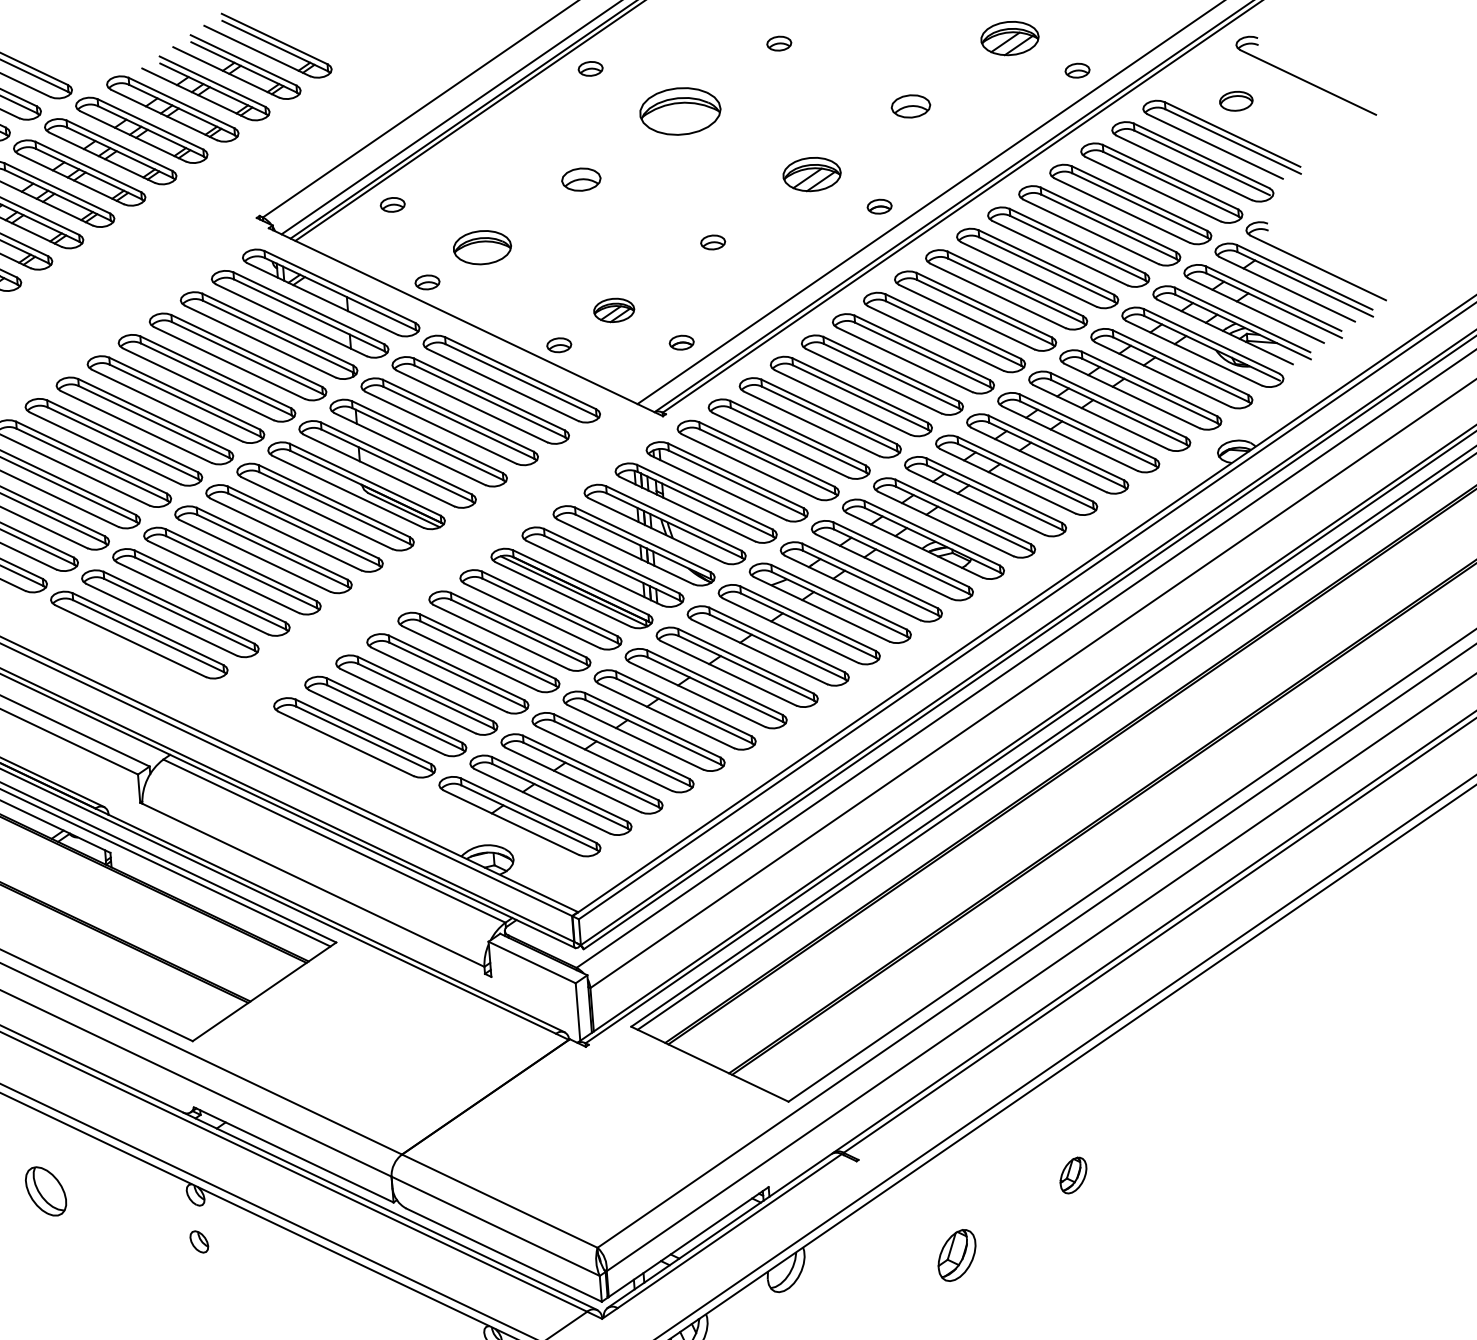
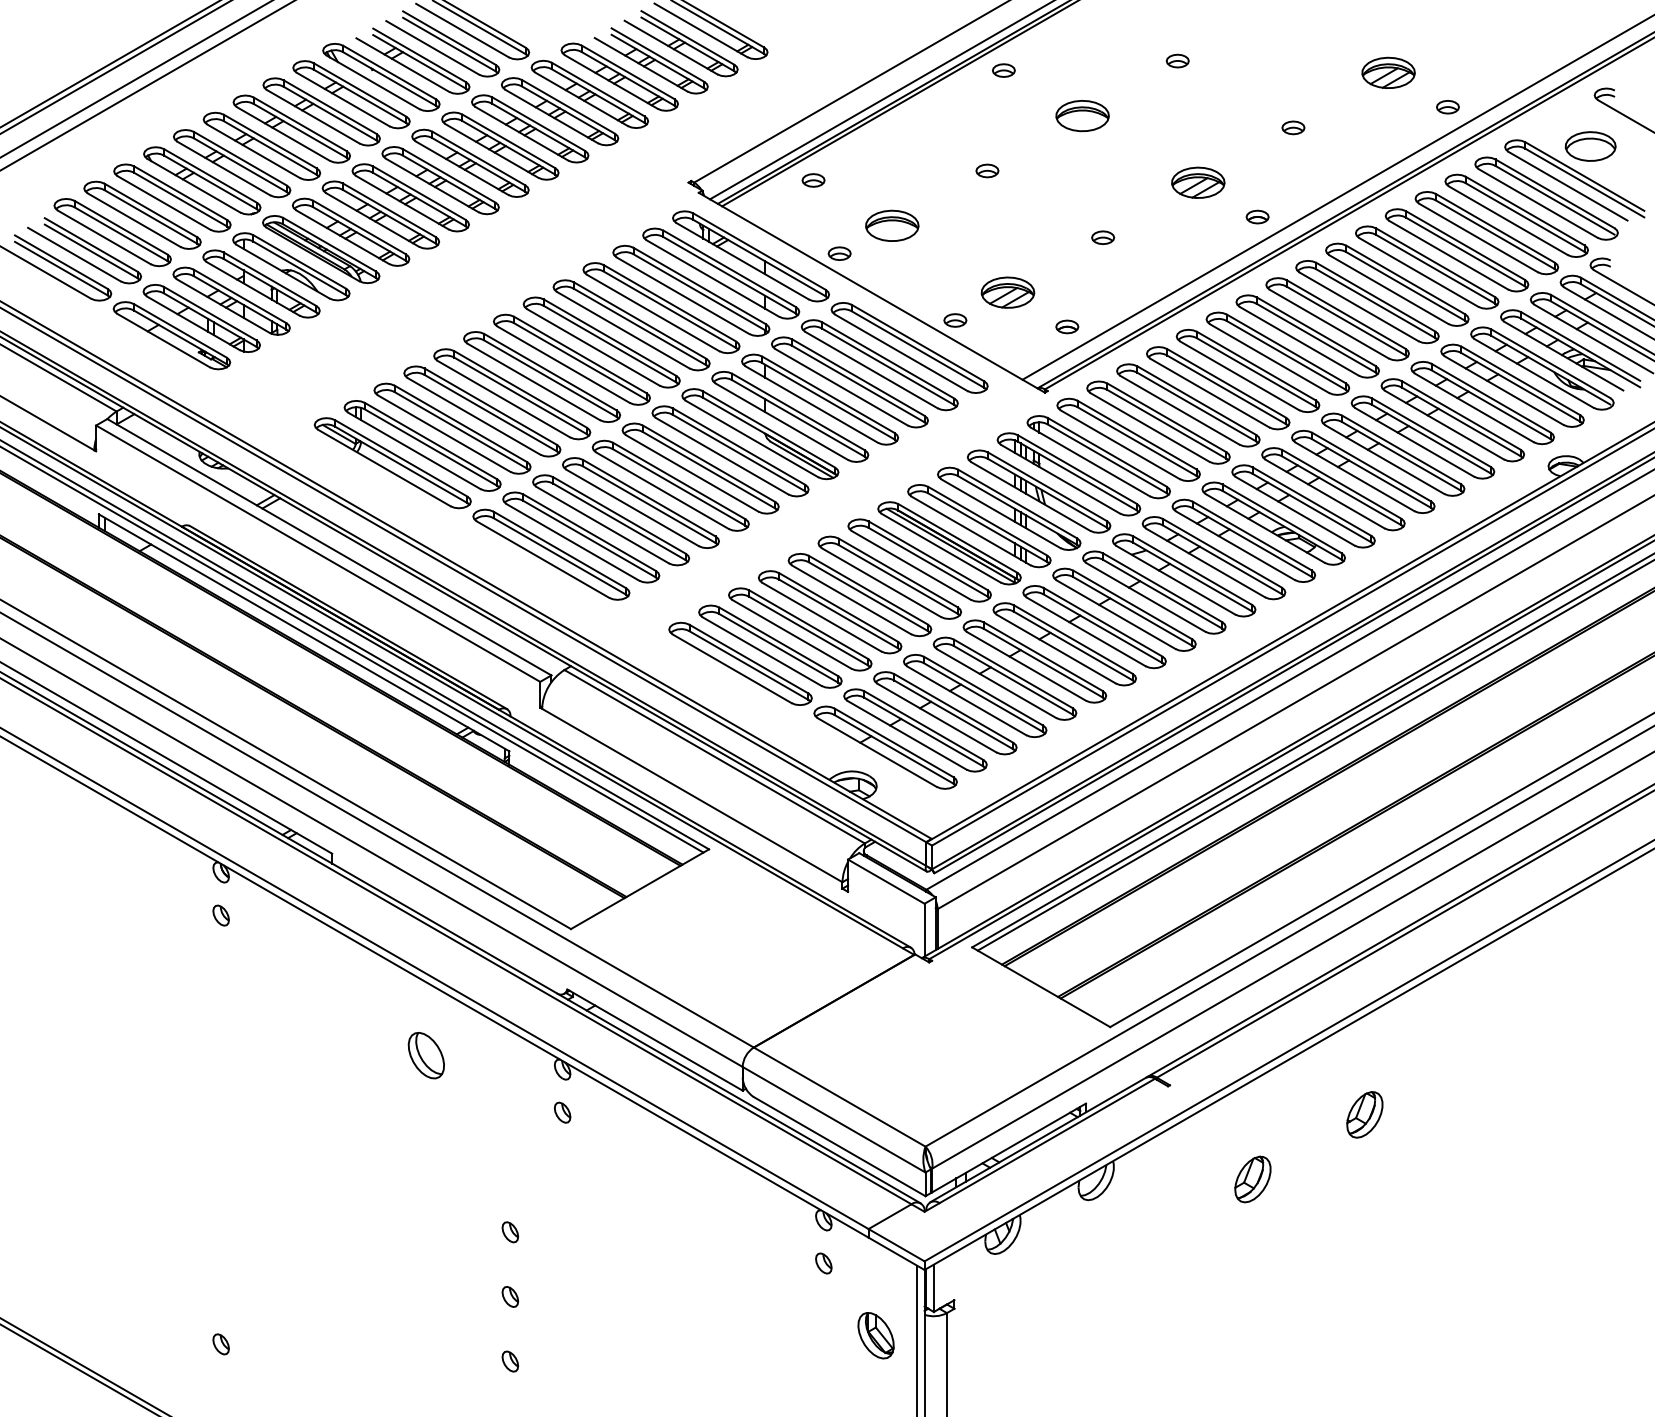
part: (1236, 101) -> (1590, 146), size x1.67
part: (911, 106) -> (1293, 127), size x0.62
part: (680, 112) -> (1082, 116), size x0.71
part: (581, 179) -> (987, 170), size x0.62
part: (613, 310) -> (1007, 292), size x1.43
part: (1073, 1175) -> (1364, 1114), size x1.43

